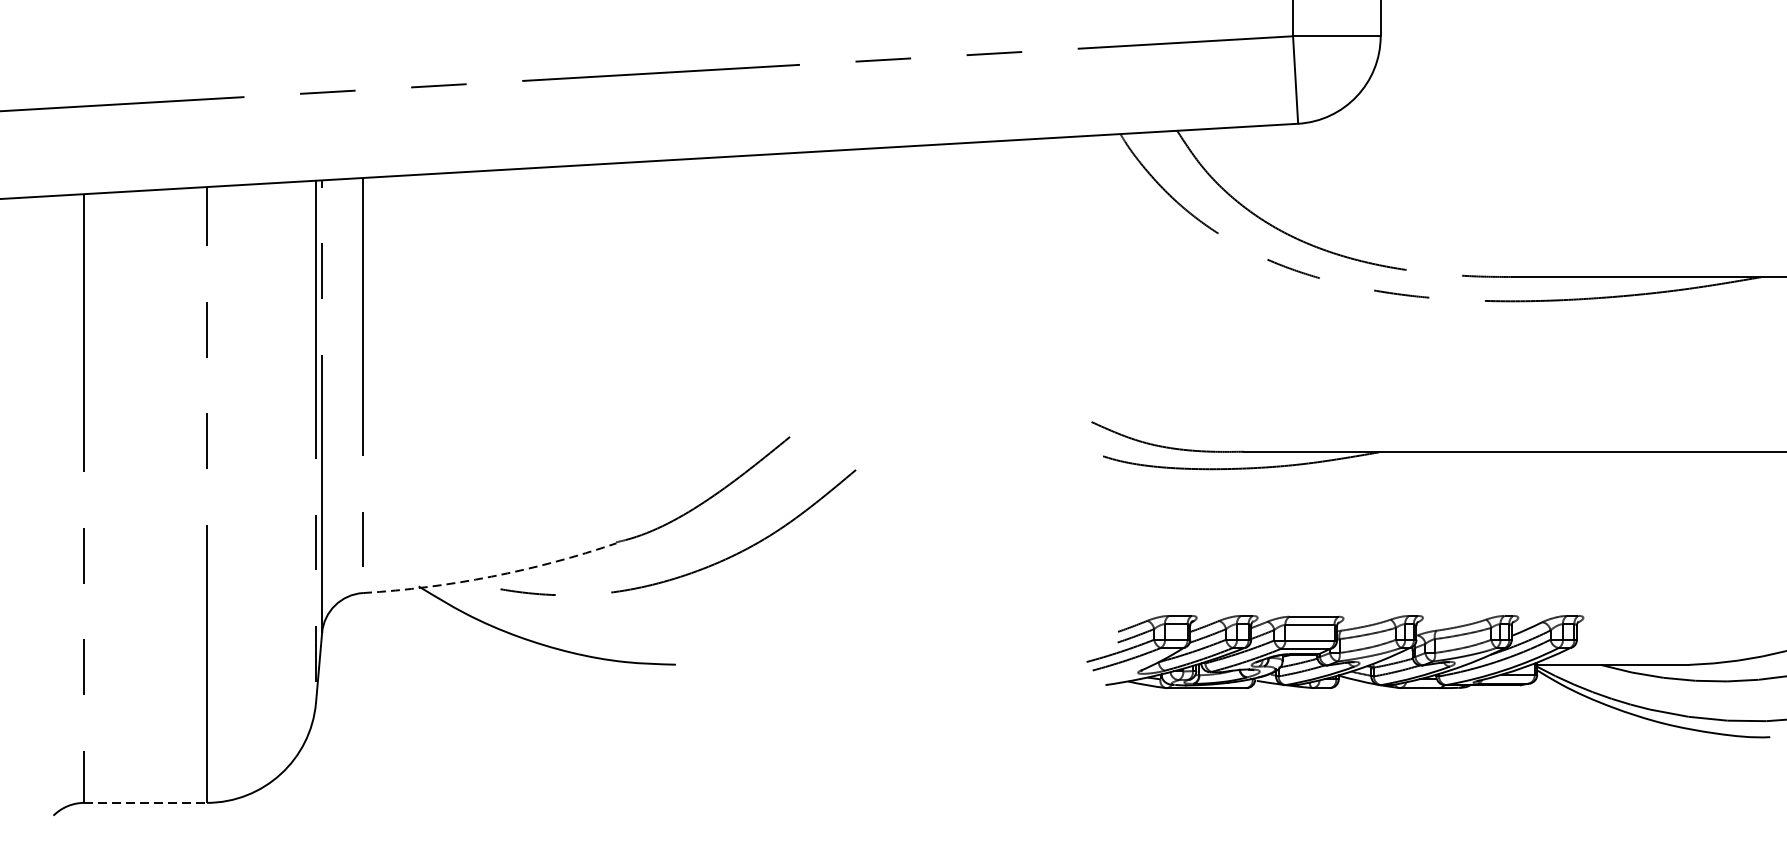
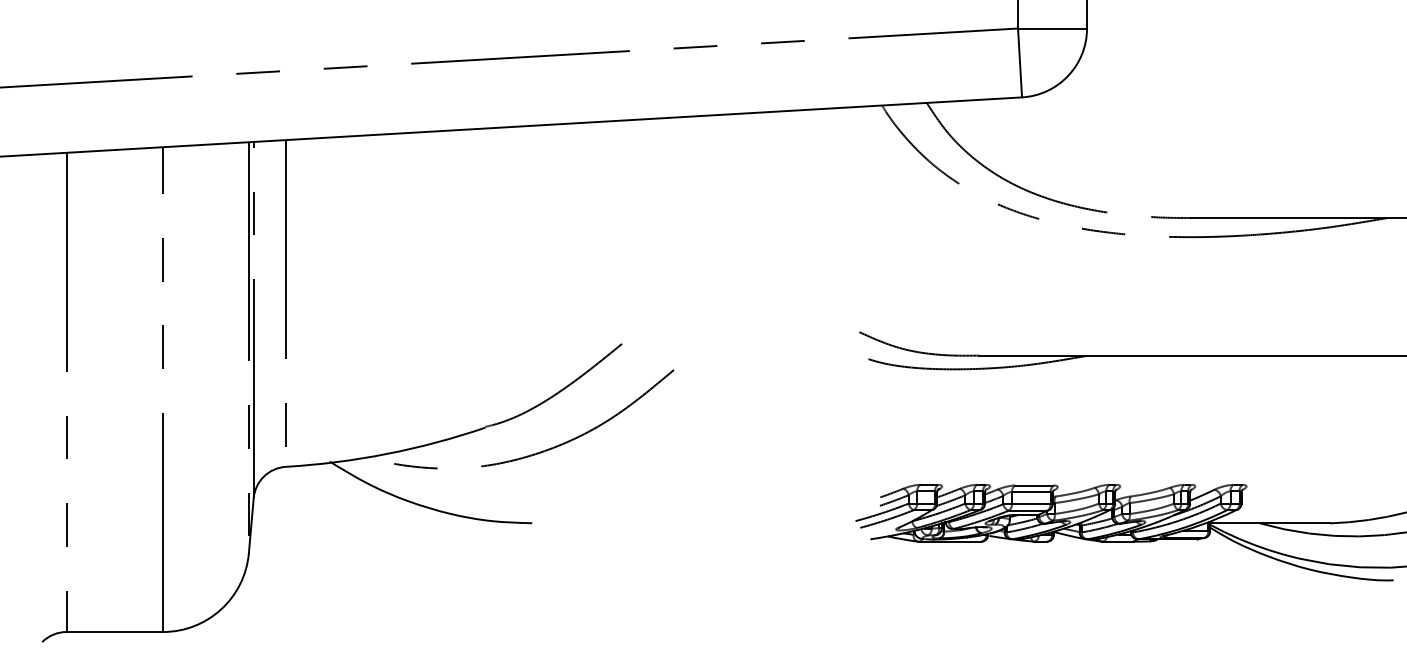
arc: (492, 576) -> (387, 453), dashed -> solid
line: (146, 803) -> (115, 632), dashed -> solid

